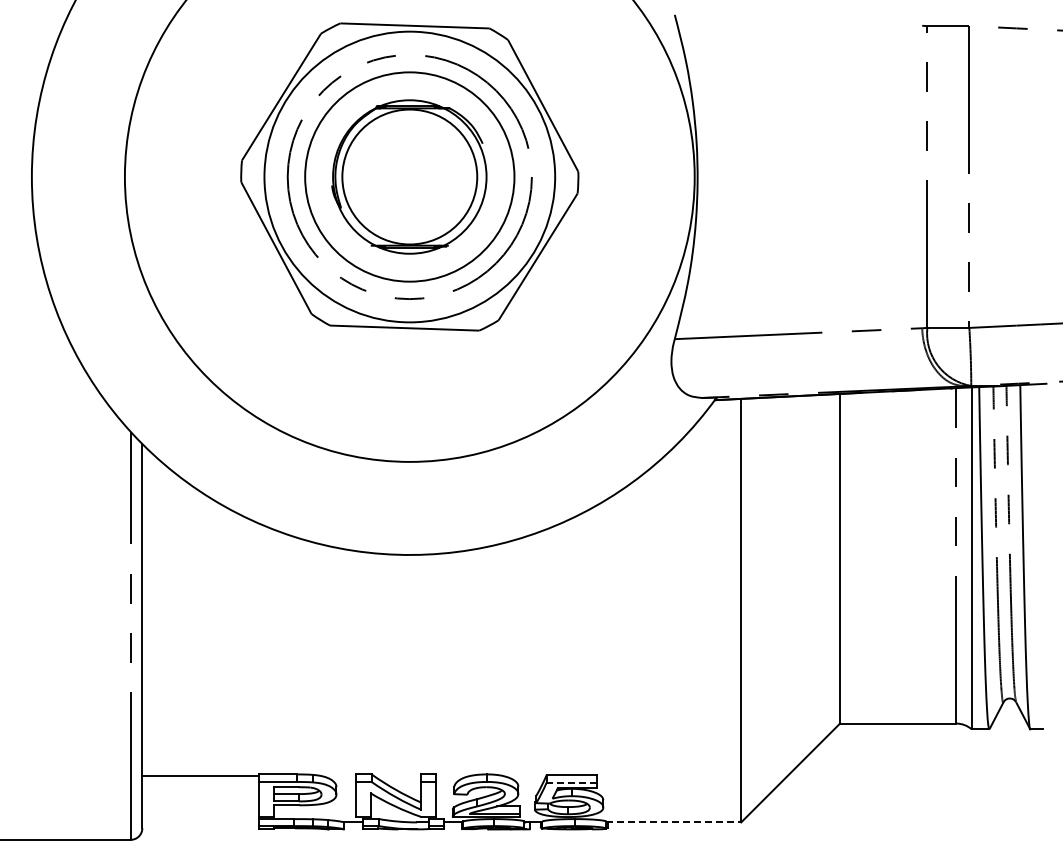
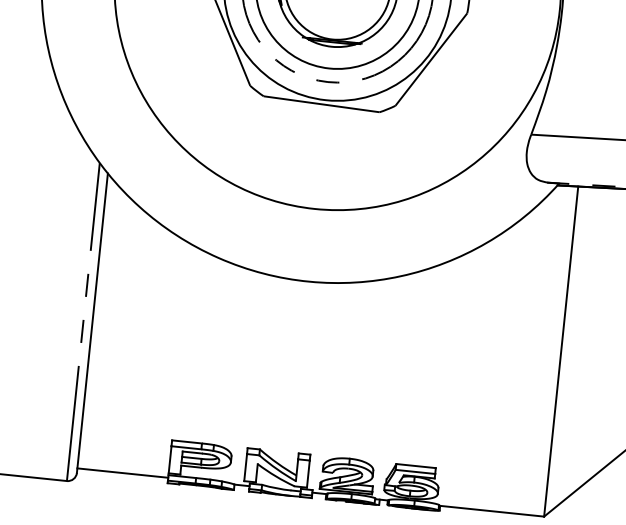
line: (200, 776) -> (122, 473), moved
line: (571, 782) -> (415, 471), dashed -> solid
line: (674, 822) -> (492, 511), dashed -> solid

